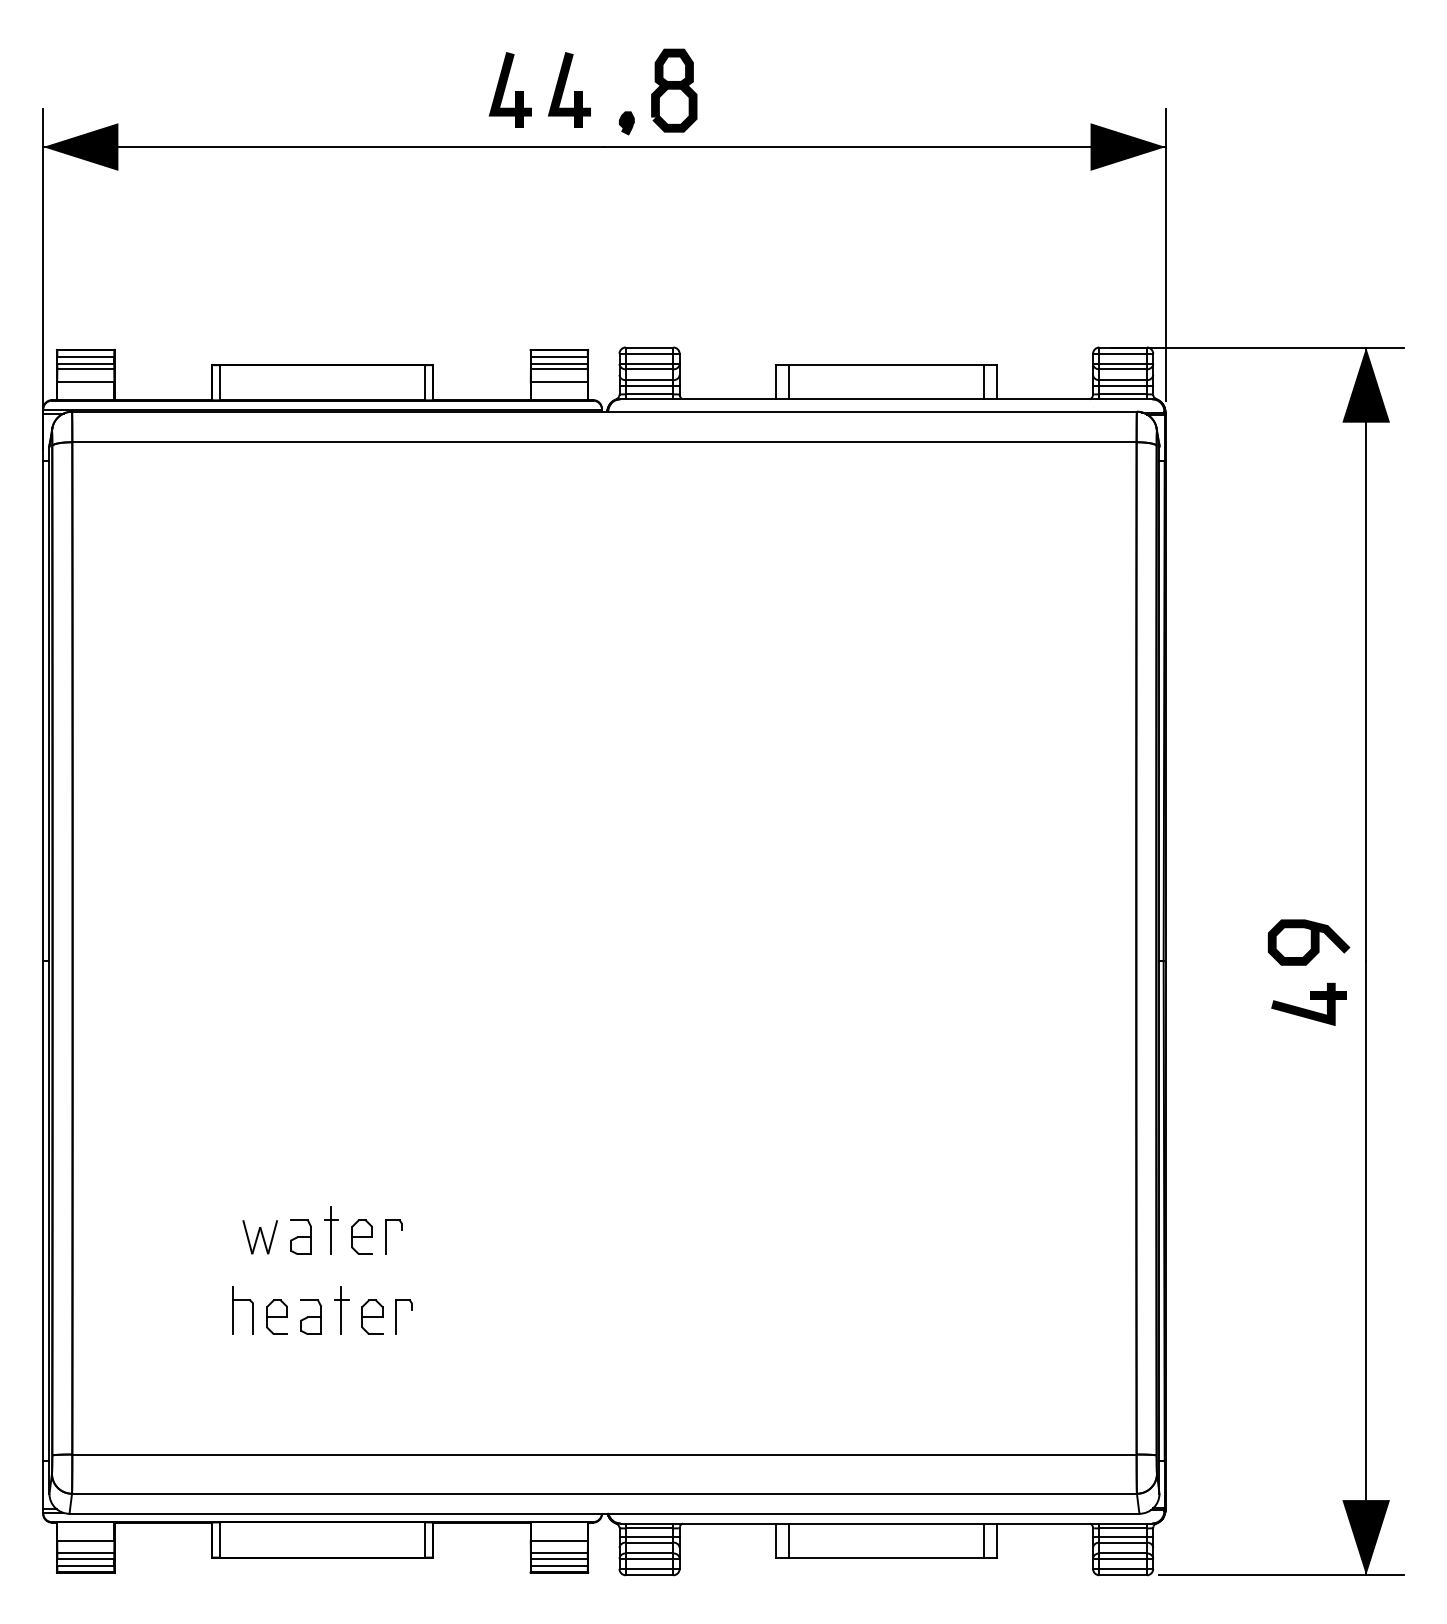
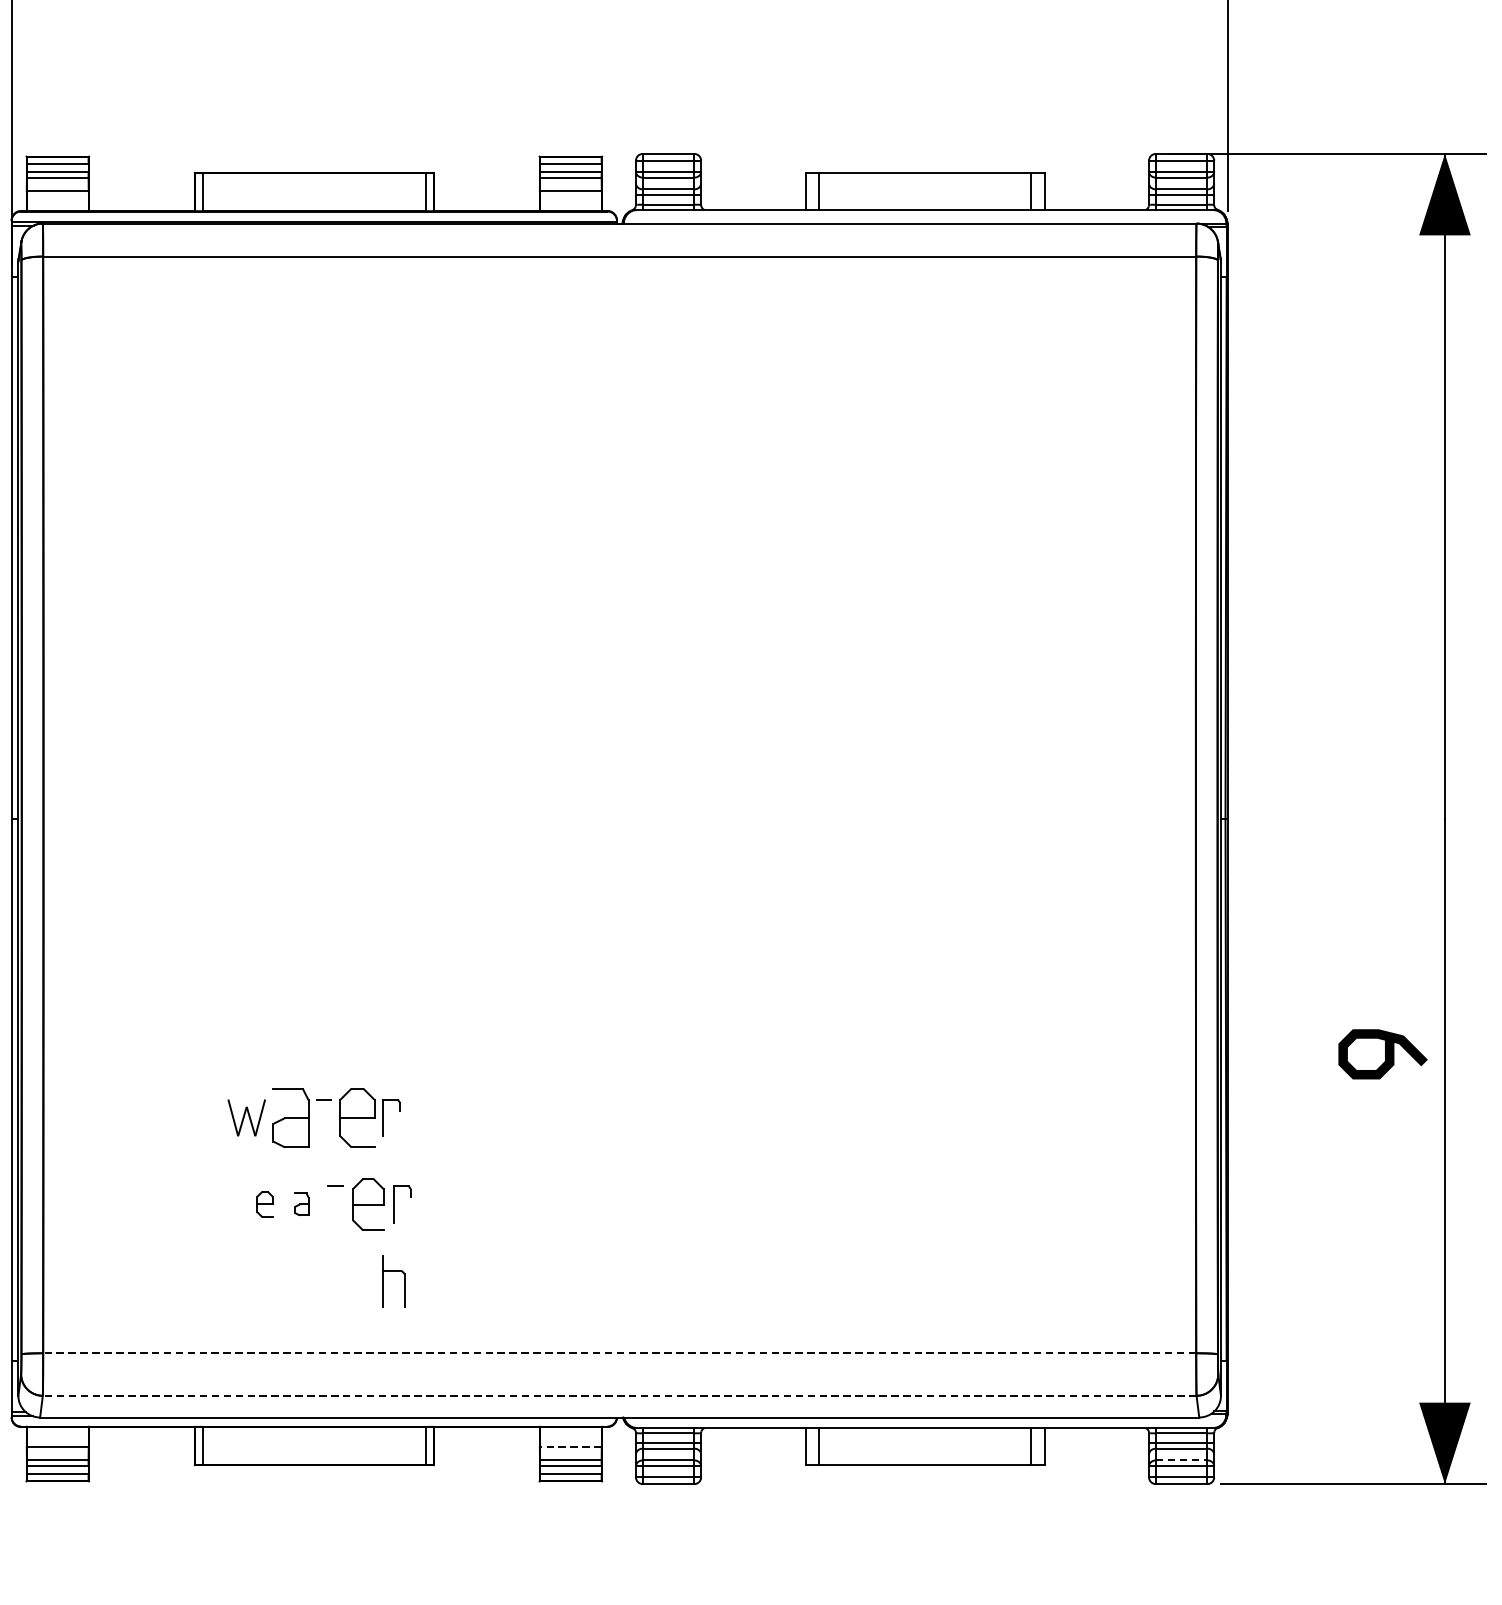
curve: (1310, 942) -> (1384, 1054), moved
part: (1308, 1003) -> (1382, 864), removed
line: (330, 1230) -> (322, 1110), removed
part: (300, 1236) -> (290, 1117), size x1.6
part: (361, 1236) -> (356, 1117), size x1.6
part: (233, 1310) -> (383, 1281), moved
line: (340, 1310) -> (333, 1197), removed
part: (276, 1316) -> (264, 1203), size x0.7
part: (311, 1316) -> (302, 1203), size x0.6
part: (372, 1316) -> (368, 1203), size x1.4
line: (603, 1454) -> (618, 1353), solid -> dashed
line: (603, 1493) -> (618, 1395), solid -> dashed
line: (559, 1540) -> (570, 1446), solid -> dashed
line: (1123, 1553) -> (1182, 1460), solid -> dashed

